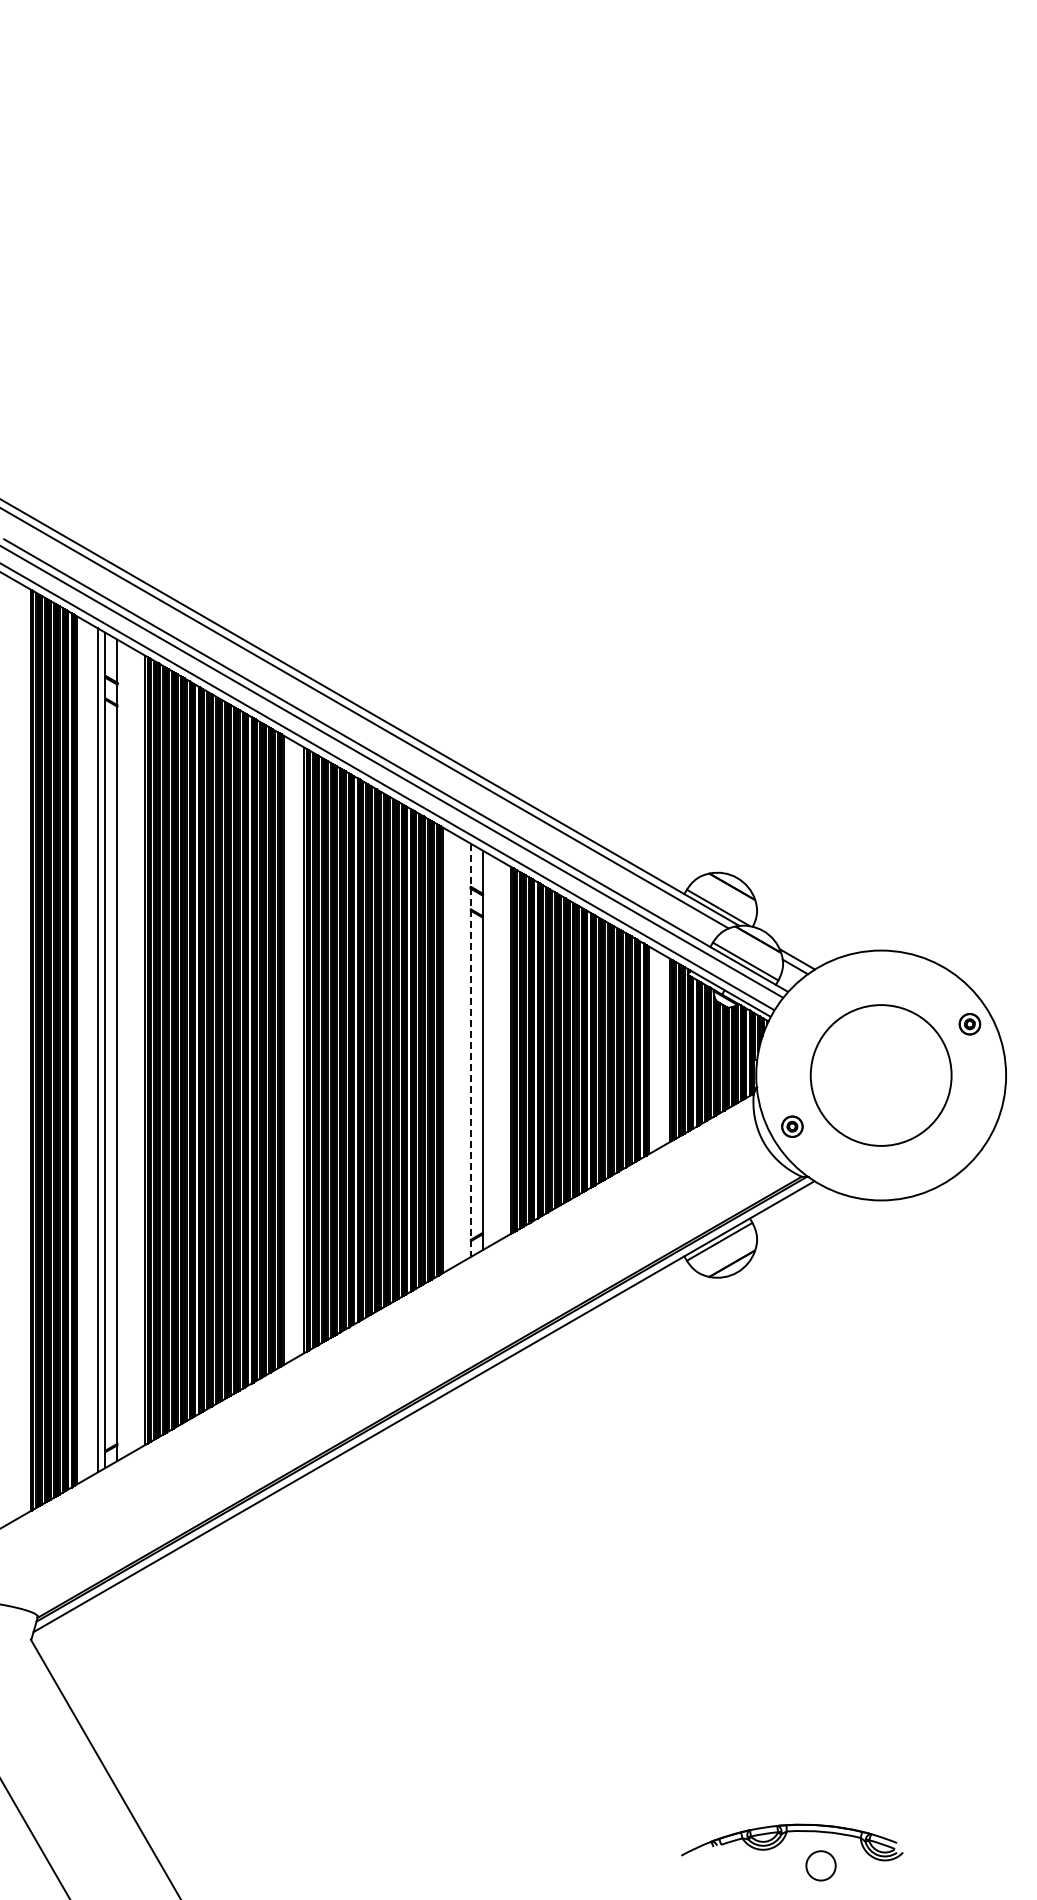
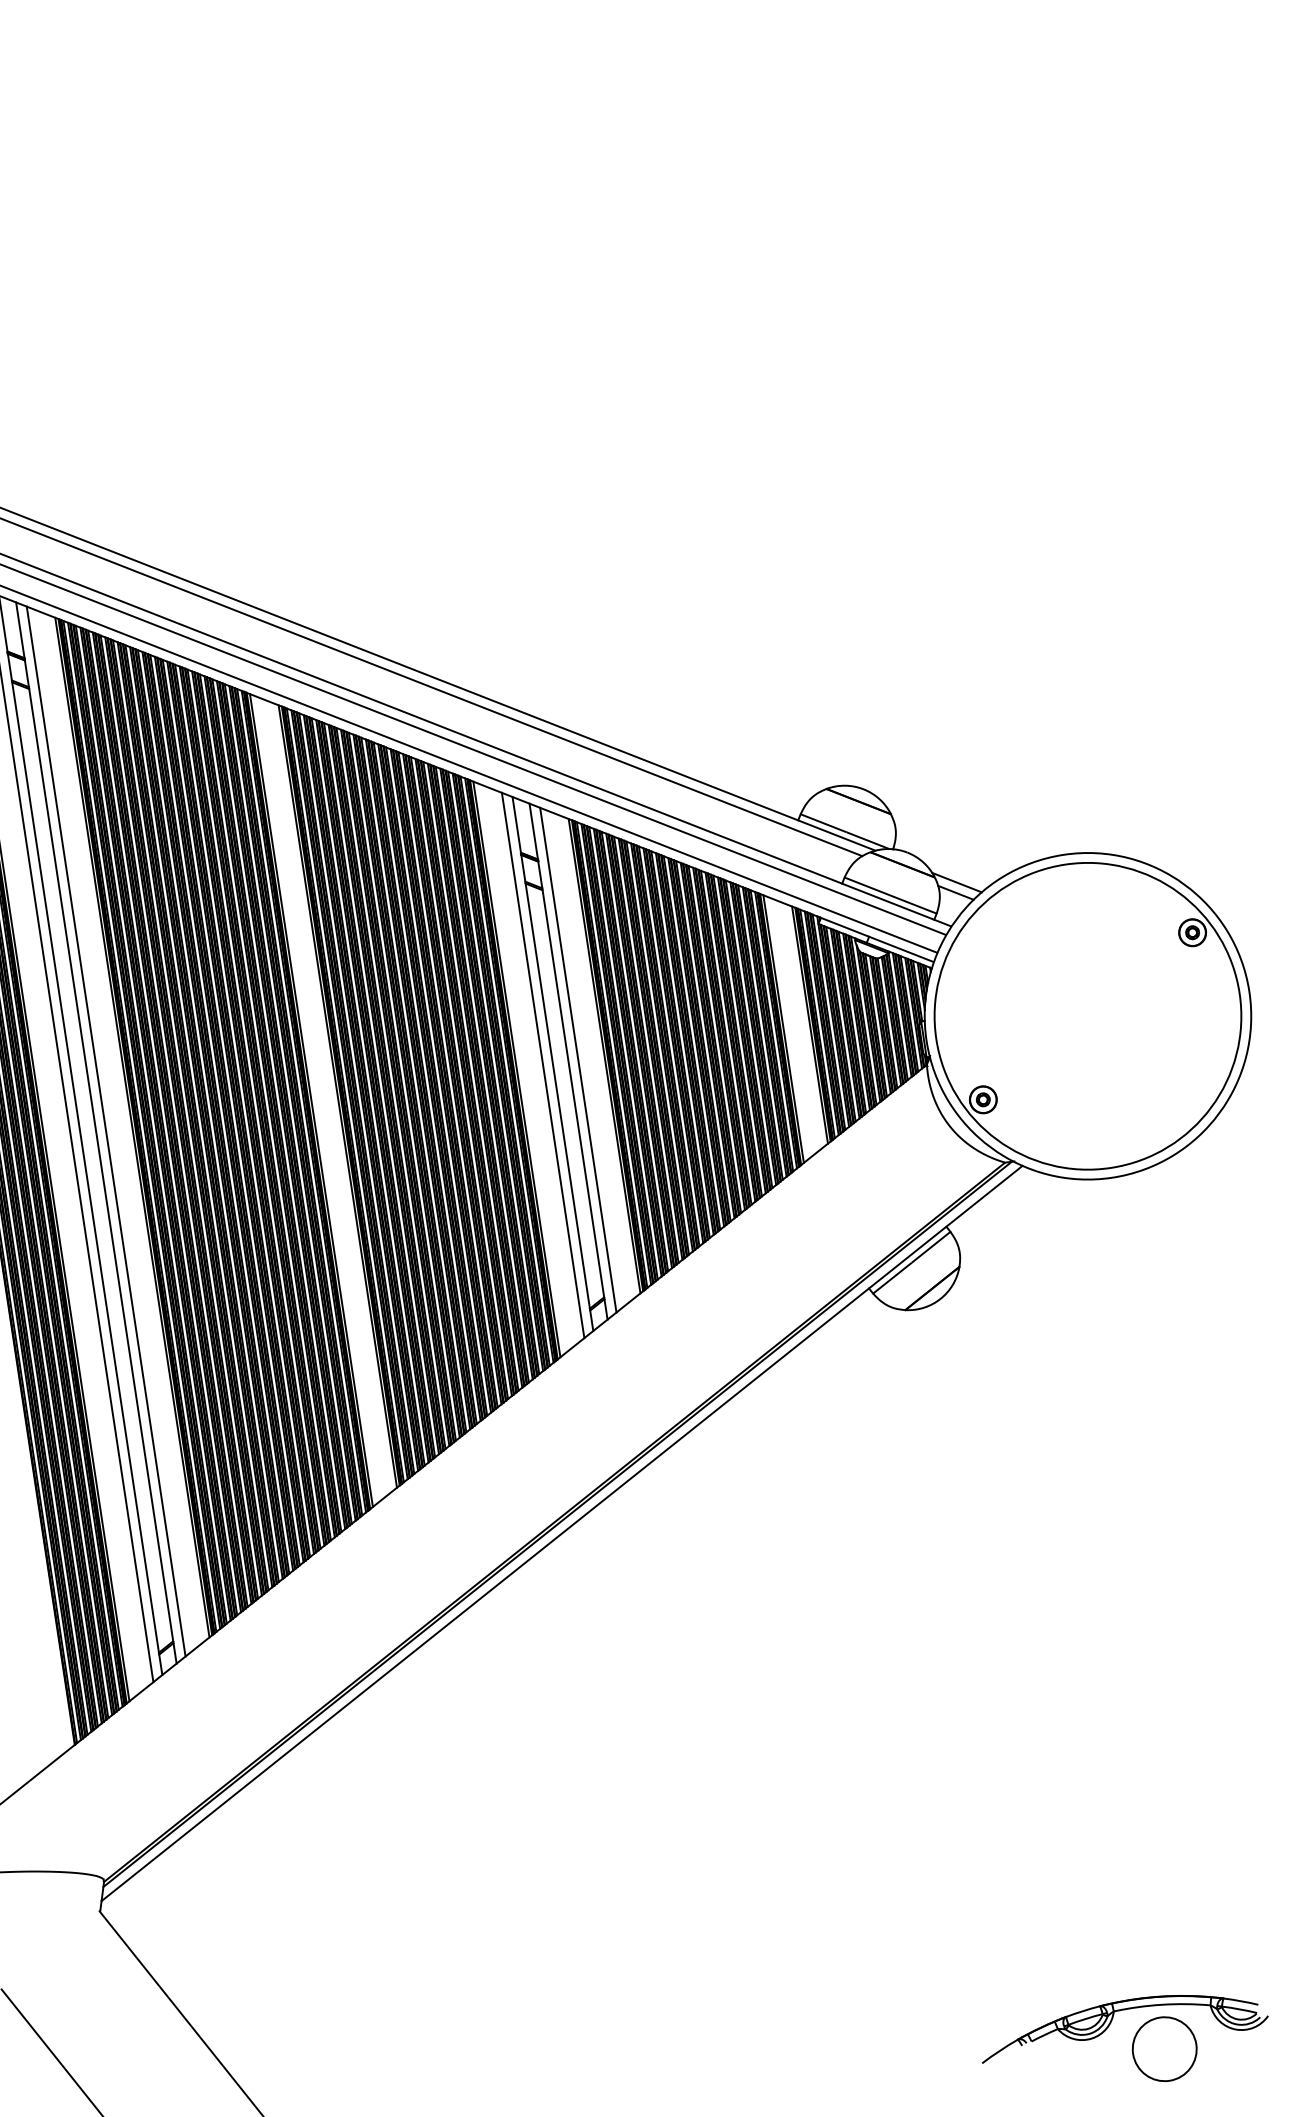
line: (125, 1050) -> (106, 1131), added
line: (463, 1050) -> (543, 1065), added
line: (470, 1050) -> (552, 1064), dashed -> solid
line: (490, 1050) -> (578, 1060), added
circle: (880, 1075) -> (1087, 1016), size x1.67
circle: (820, 1865) -> (1163, 2048), size x1.67

